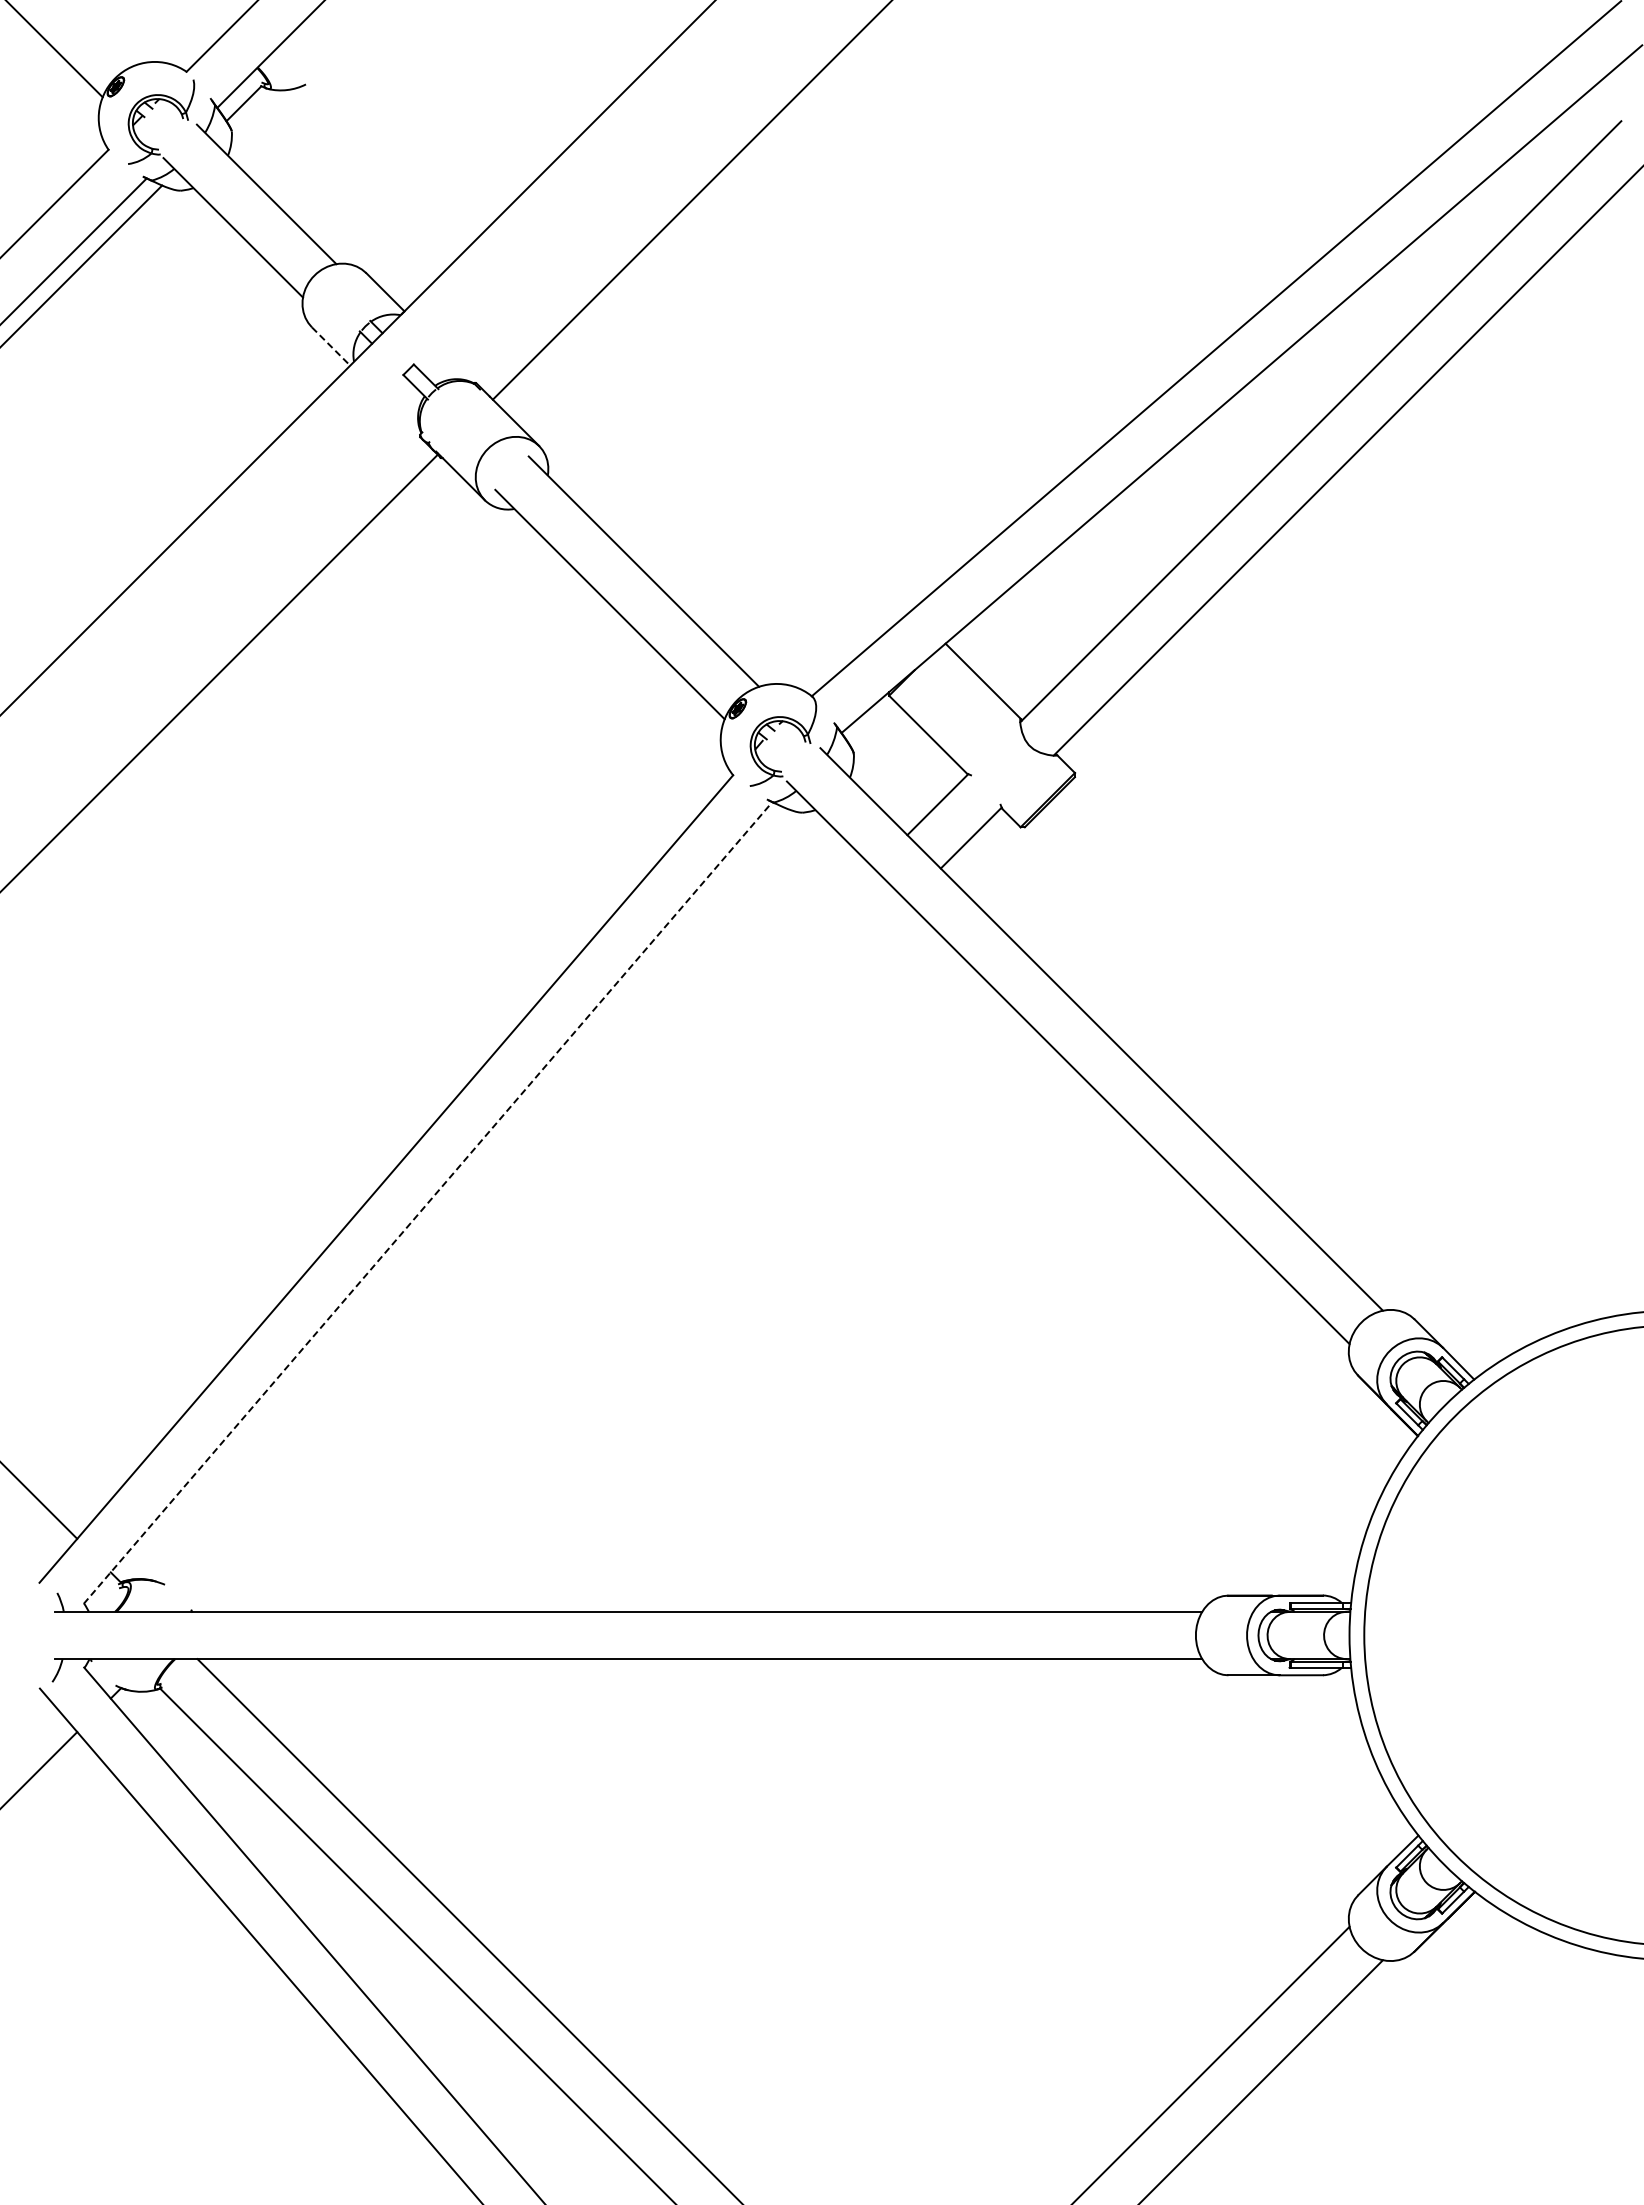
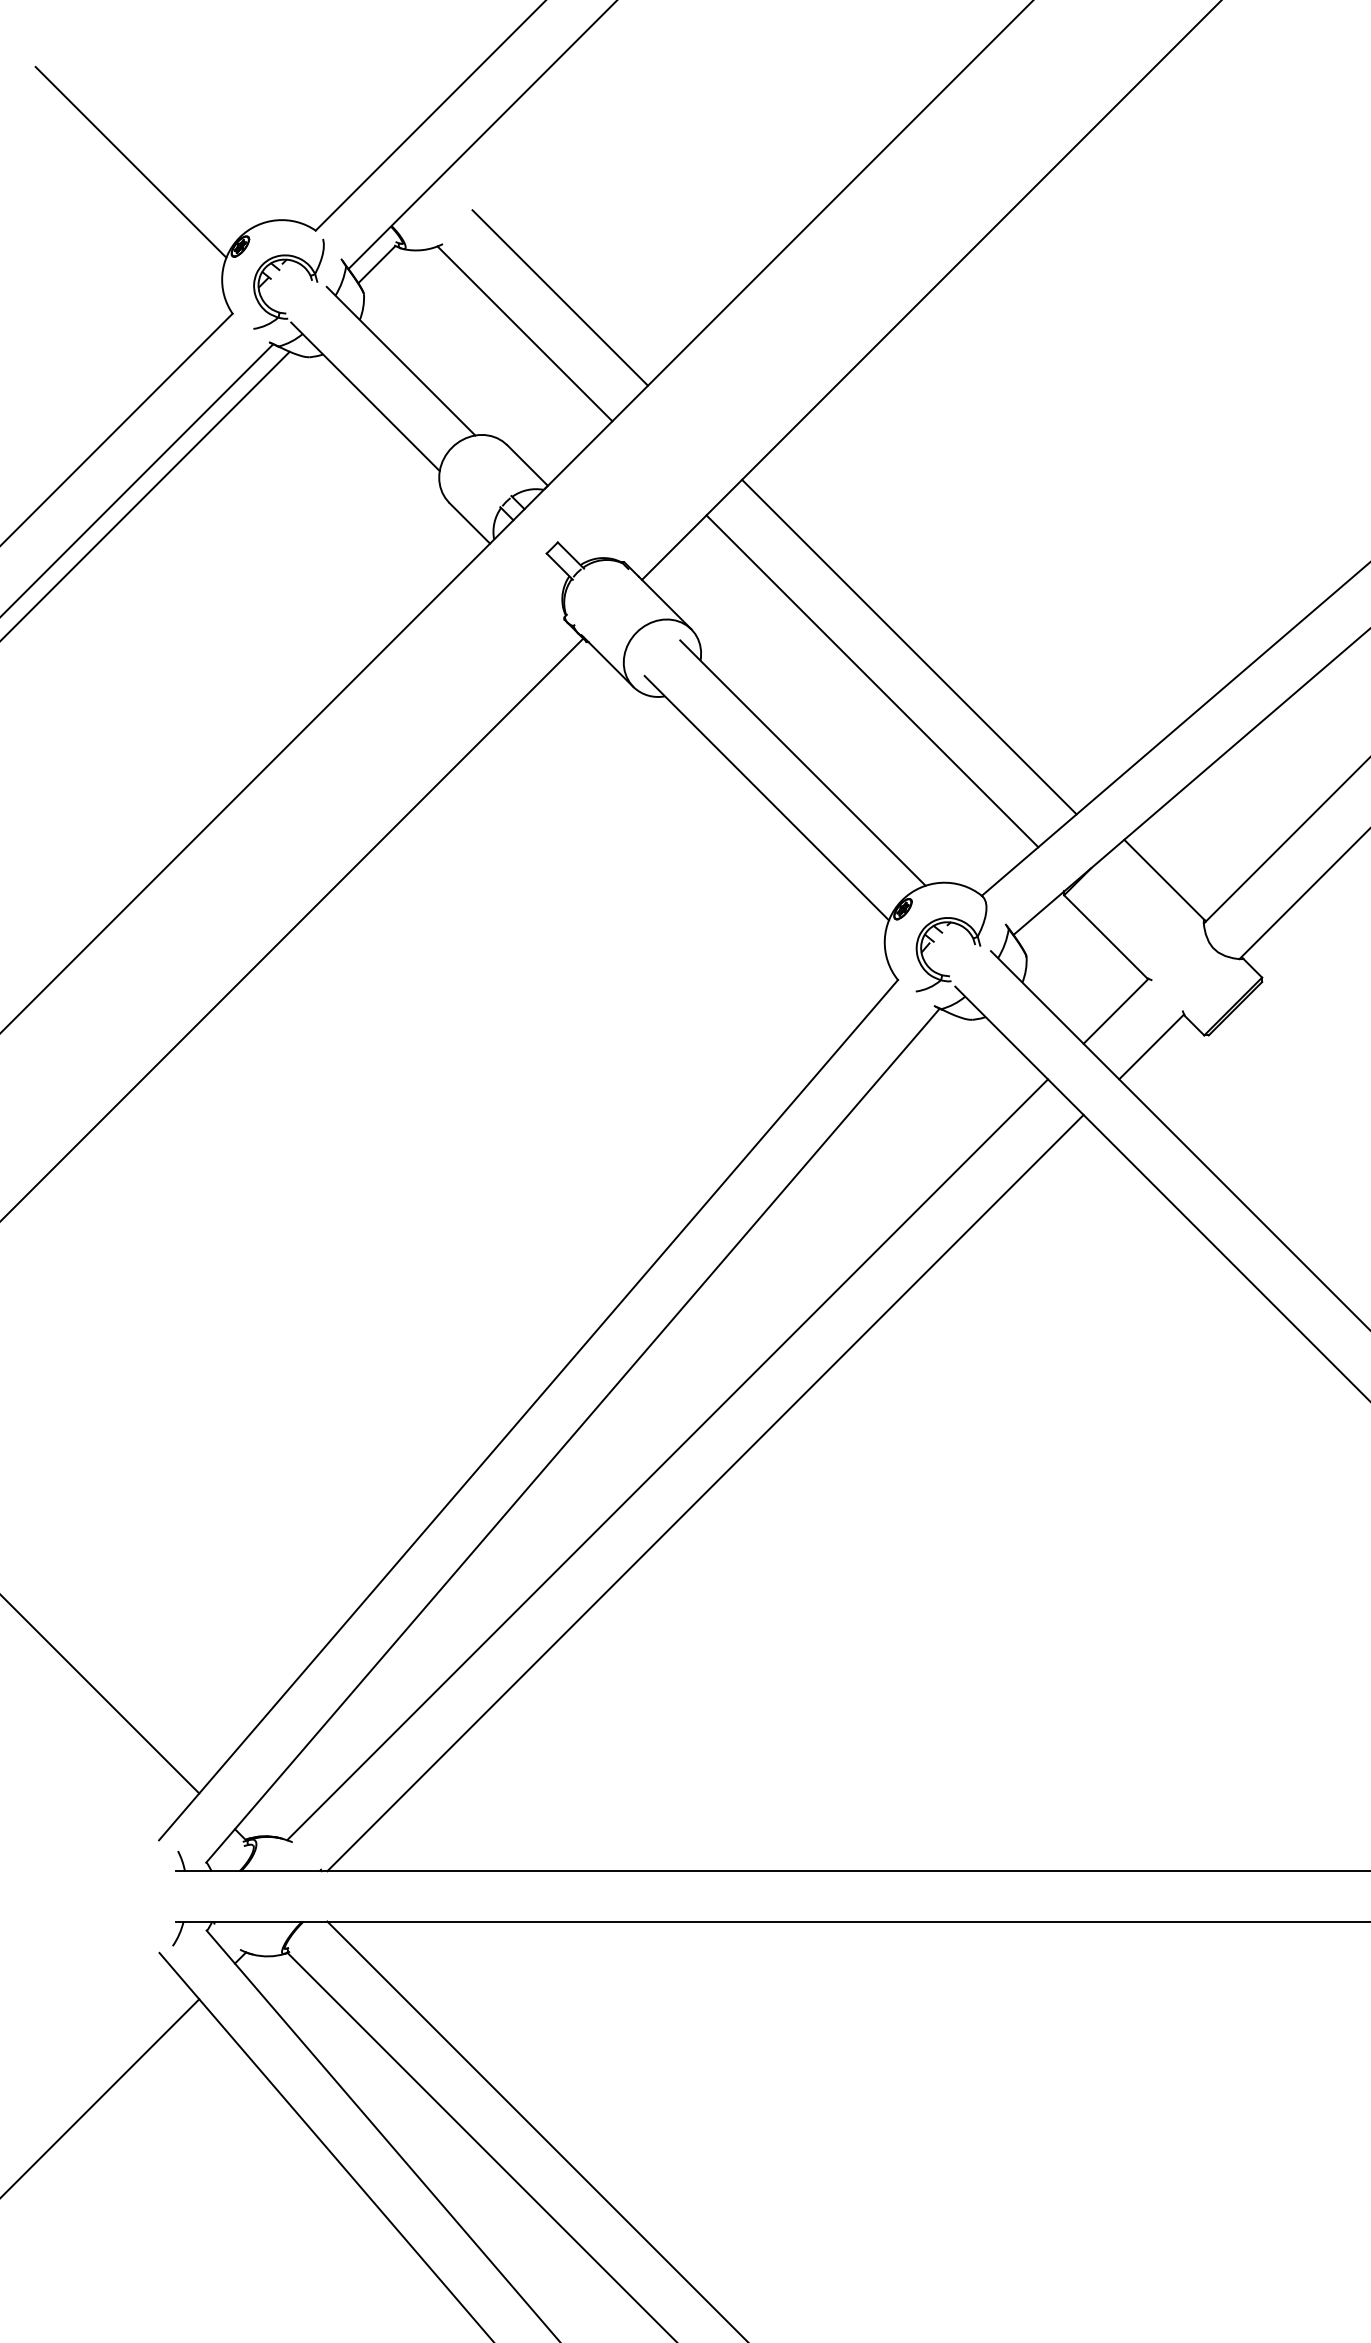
line: (415, 134) -> (559, 297), added
line: (382, 168) -> (524, 333), added
line: (331, 346) -> (470, 523), dashed -> solid
line: (743, 462) -> (909, 646), added
line: (708, 494) -> (871, 680), added
line: (428, 1202) -> (573, 1435), dashed -> solid
line: (516, 1225) -> (667, 1459), added
line: (552, 1256) -> (705, 1492), added

